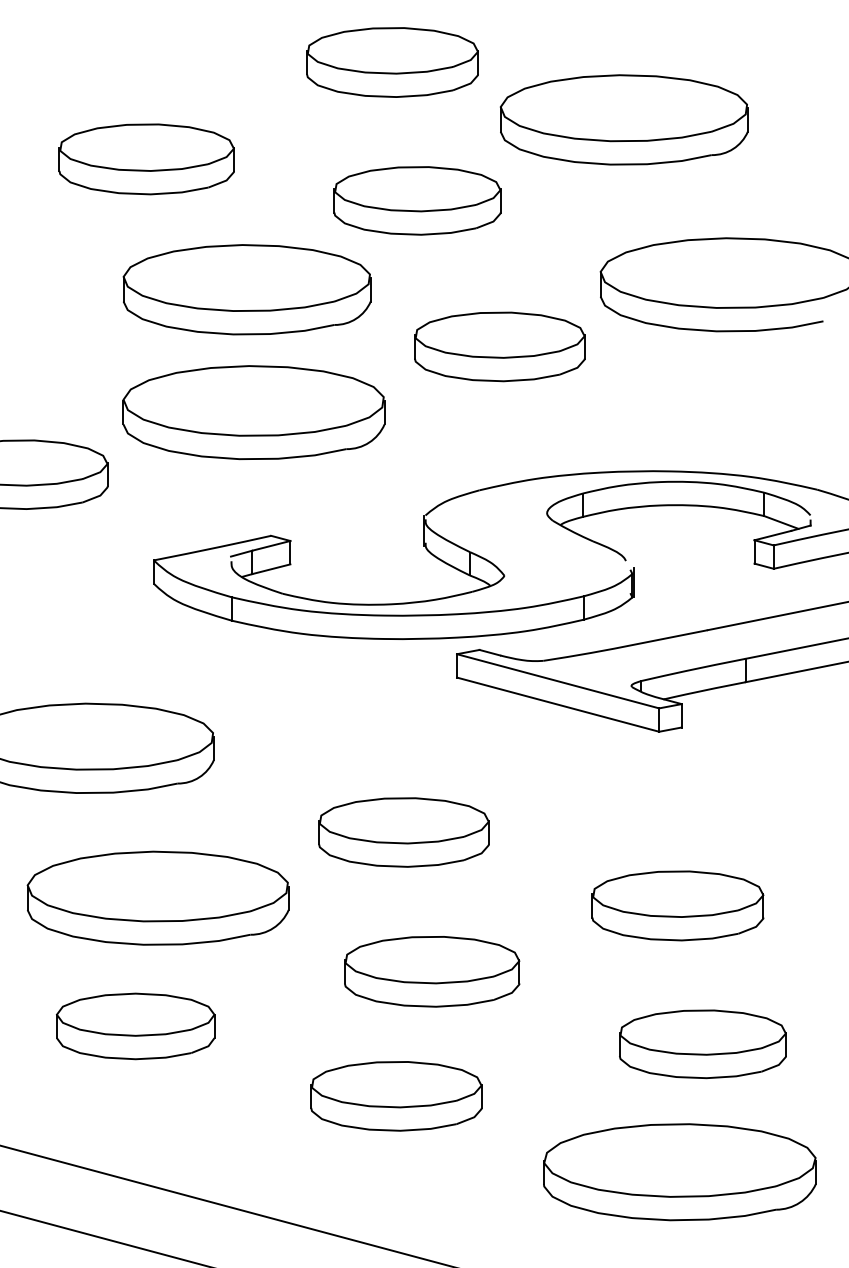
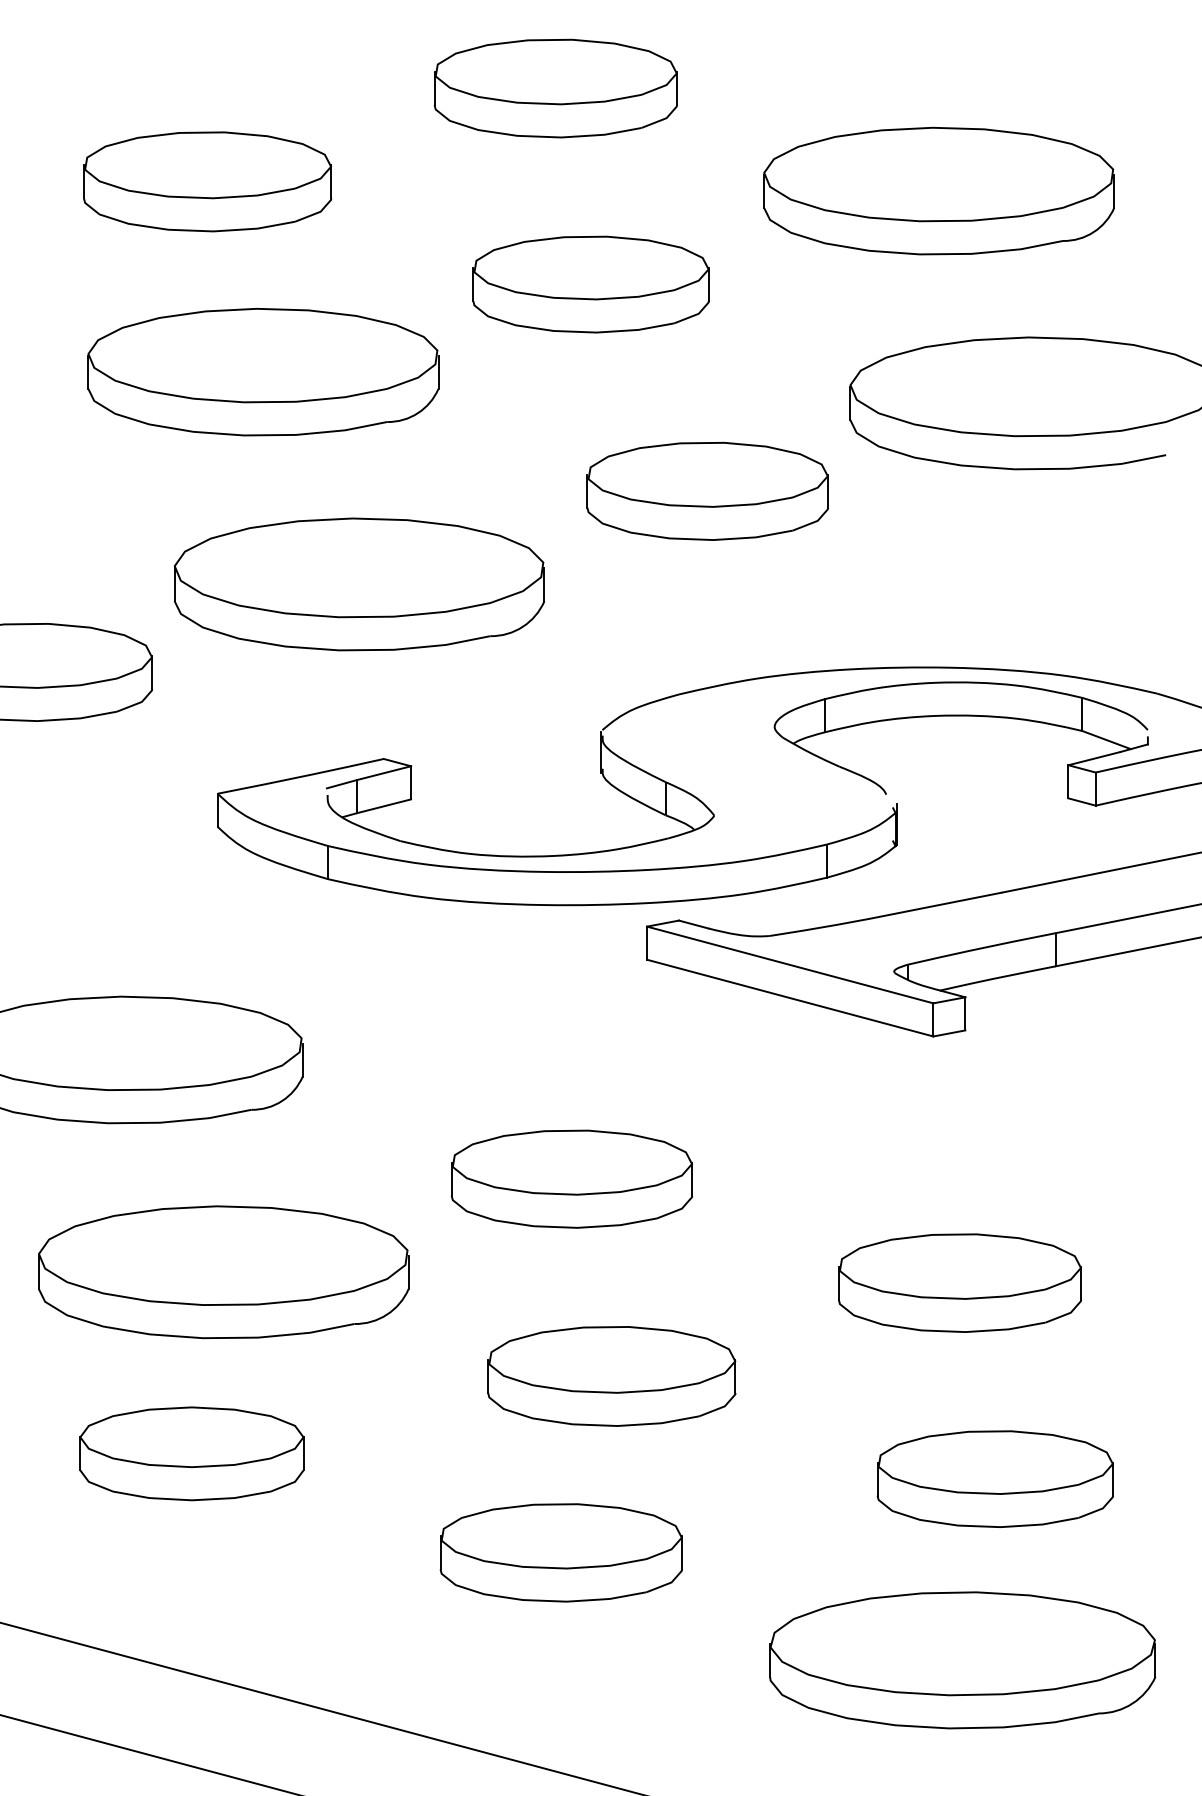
part: (623, 119) -> (938, 190), moved
part: (146, 159) -> (207, 182), moved
part: (246, 289) -> (262, 371), moved

